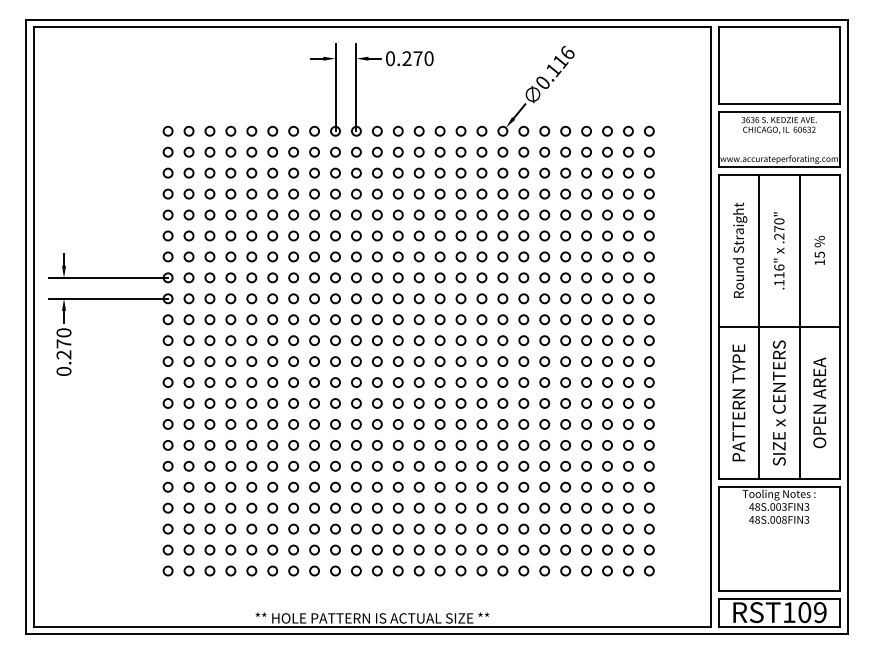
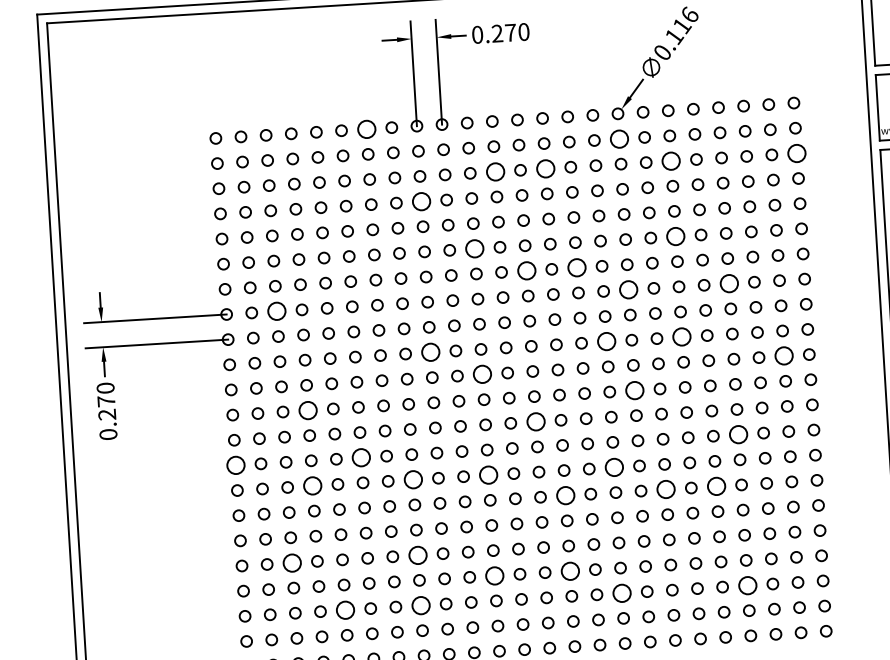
circle: (293, 130) -> (366, 128), size x1.6
circle: (502, 151) -> (619, 138), size x1.6
circle: (397, 172) -> (494, 171), size x1.6
circle: (439, 172) -> (544, 168), size x1.6
circle: (544, 172) -> (670, 160), size x1.6
circle: (649, 172) -> (797, 152), size x1.6
circle: (335, 193) -> (421, 200), size x1.6
circle: (377, 235) -> (475, 248), size x1.6
circle: (544, 235) -> (675, 235), size x1.6
circle: (418, 256) -> (525, 270), size x1.6
circle: (460, 256) -> (576, 267), size x1.6
circle: (209, 277) -> (276, 311), size x1.6
circle: (502, 277) -> (628, 289), size x1.6
circle: (586, 277) -> (729, 283), size x1.6
circle: (335, 319) -> (430, 352), size x1.6
circle: (481, 319) -> (606, 341), size x1.6
circle: (544, 319) -> (681, 336), size x1.6
circle: (377, 340) -> (482, 374), size x1.6
circle: (628, 340) -> (784, 355), size x1.6
circle: (230, 361) -> (307, 410), size x1.6
circle: (502, 361) -> (634, 390), size x1.6
circle: (418, 382) -> (535, 421), size x1.6
circle: (167, 403) -> (235, 465), size x1.6
circle: (272, 403) -> (361, 457), size x1.6
circle: (586, 403) -> (738, 434), size x1.6
circle: (230, 424) -> (312, 486), size x1.6
circle: (314, 424) -> (413, 479), size x1.6
circle: (377, 424) -> (488, 475), size x1.6
circle: (481, 424) -> (613, 467), size x1.6
circle: (439, 445) -> (564, 495), size x1.6
circle: (523, 445) -> (665, 489), size x1.6
circle: (565, 445) -> (716, 486), size x1.6
circle: (209, 486) -> (291, 562), size x1.6
circle: (314, 486) -> (417, 554), size x1.6
circle: (377, 507) -> (495, 574), size x1.6
circle: (439, 507) -> (569, 570), size x1.6
circle: (251, 528) -> (345, 609), size x1.6
circle: (314, 528) -> (420, 604), size x1.6
circle: (481, 528) -> (621, 592), size x1.6
circle: (586, 528) -> (747, 584), size x1.6

